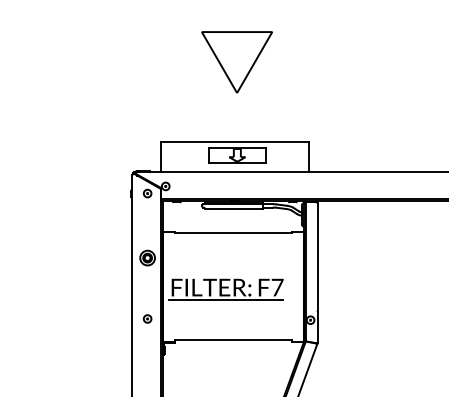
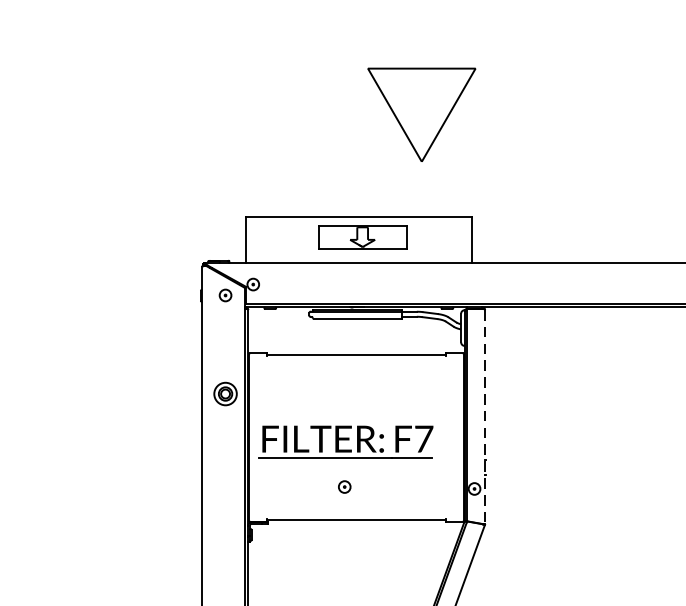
part: (236, 62) -> (420, 115), moved
line: (317, 273) -> (485, 417), solid -> dashed
part: (147, 318) -> (344, 486), moved

